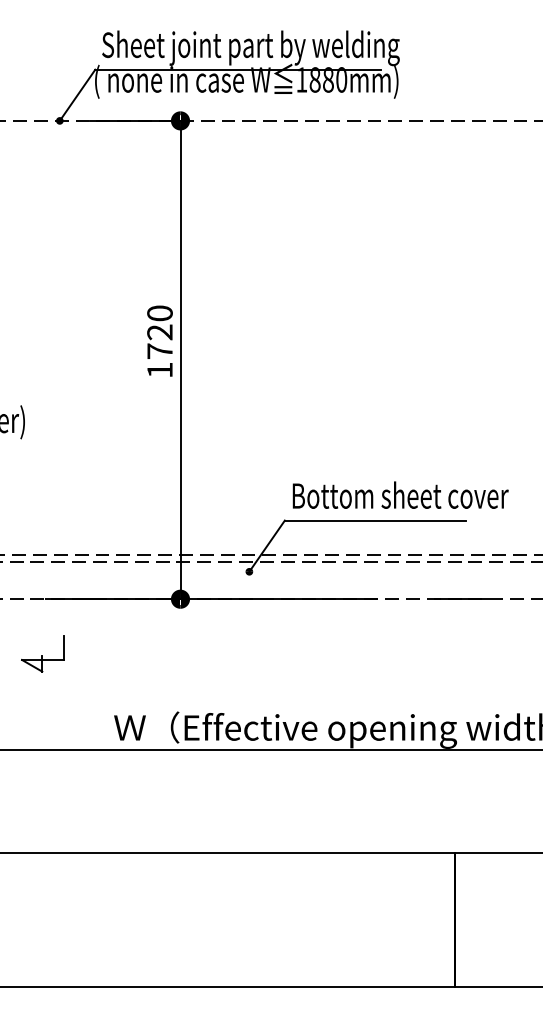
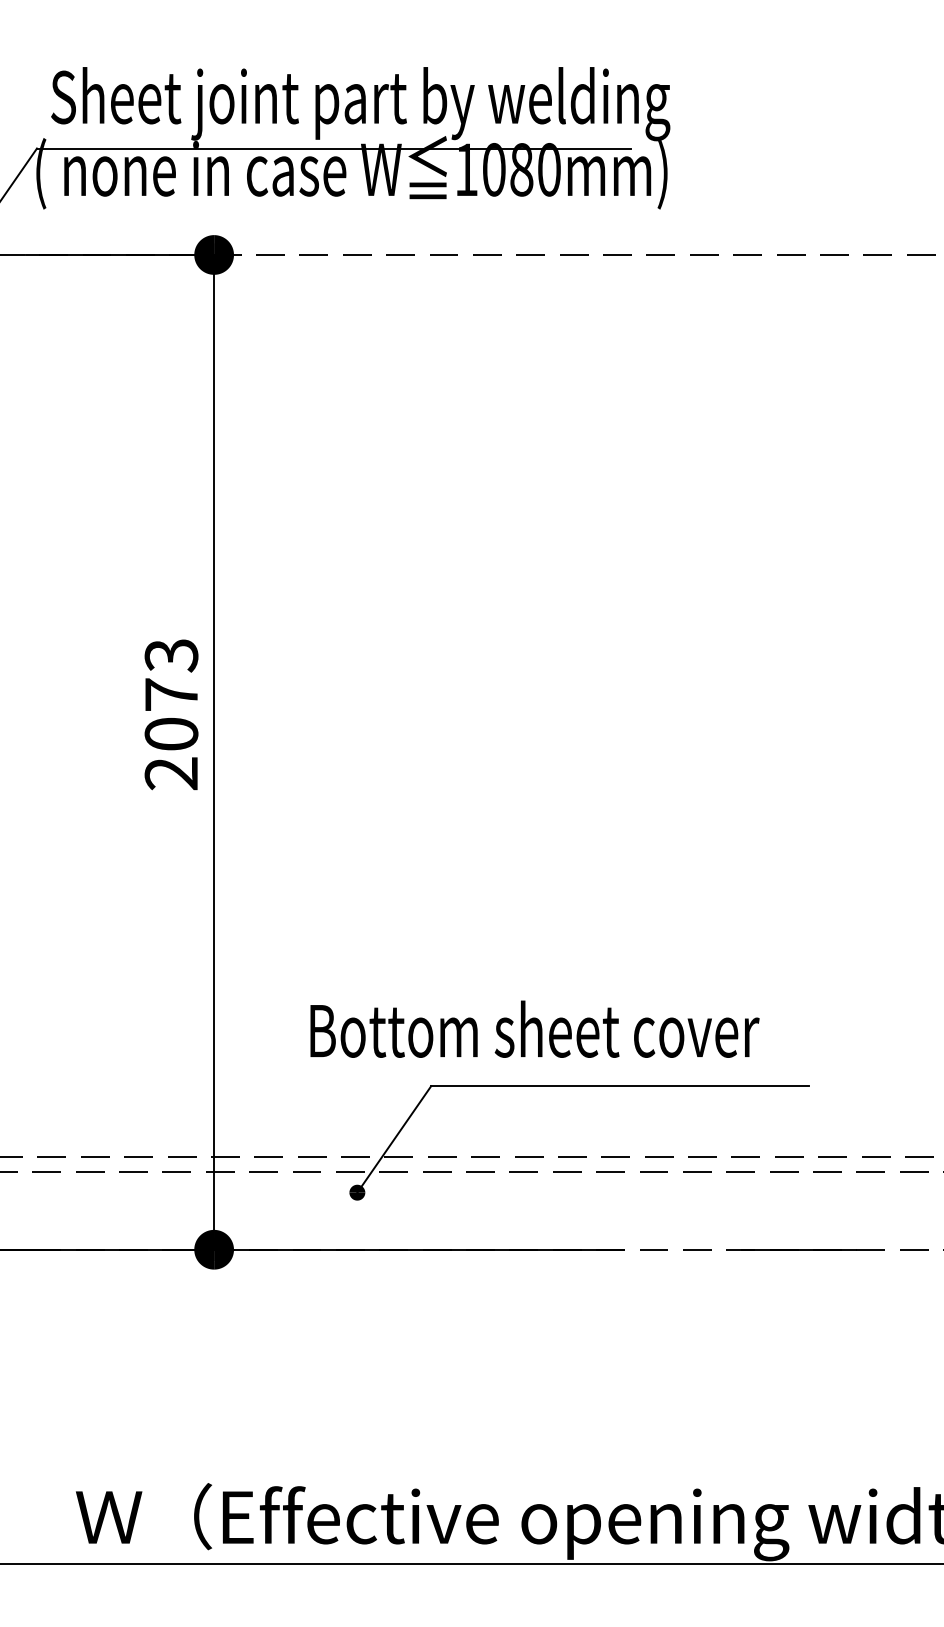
text: (314, 80) -> (492, 170), 1880mm) -> 1080mm)
text: (159, 341) -> (170, 713), 1720 -> 2073
text: (400, 494) -> (534, 1027), moved

